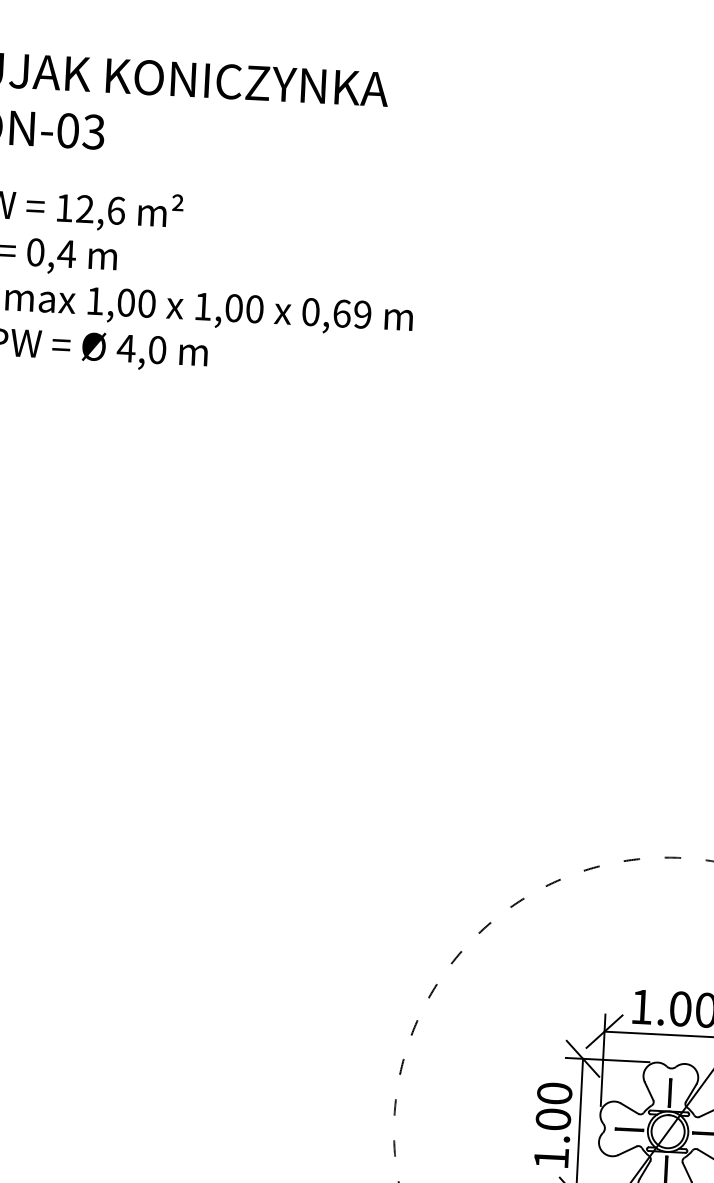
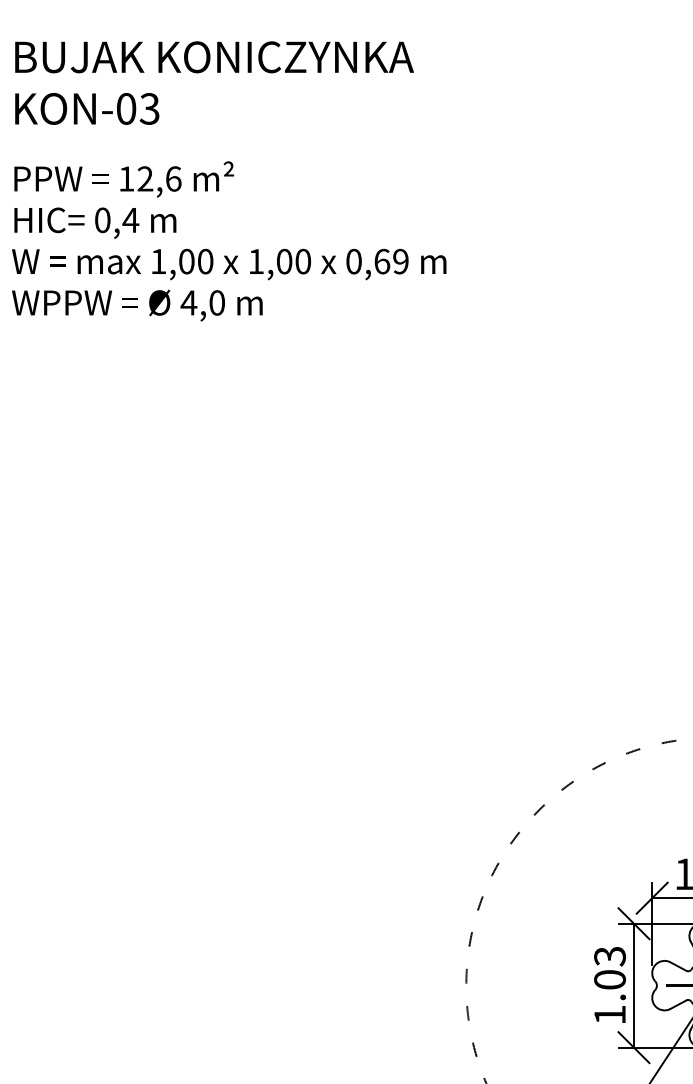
text: (554, 1093) -> (609, 956), 1.00 -> 1.03

